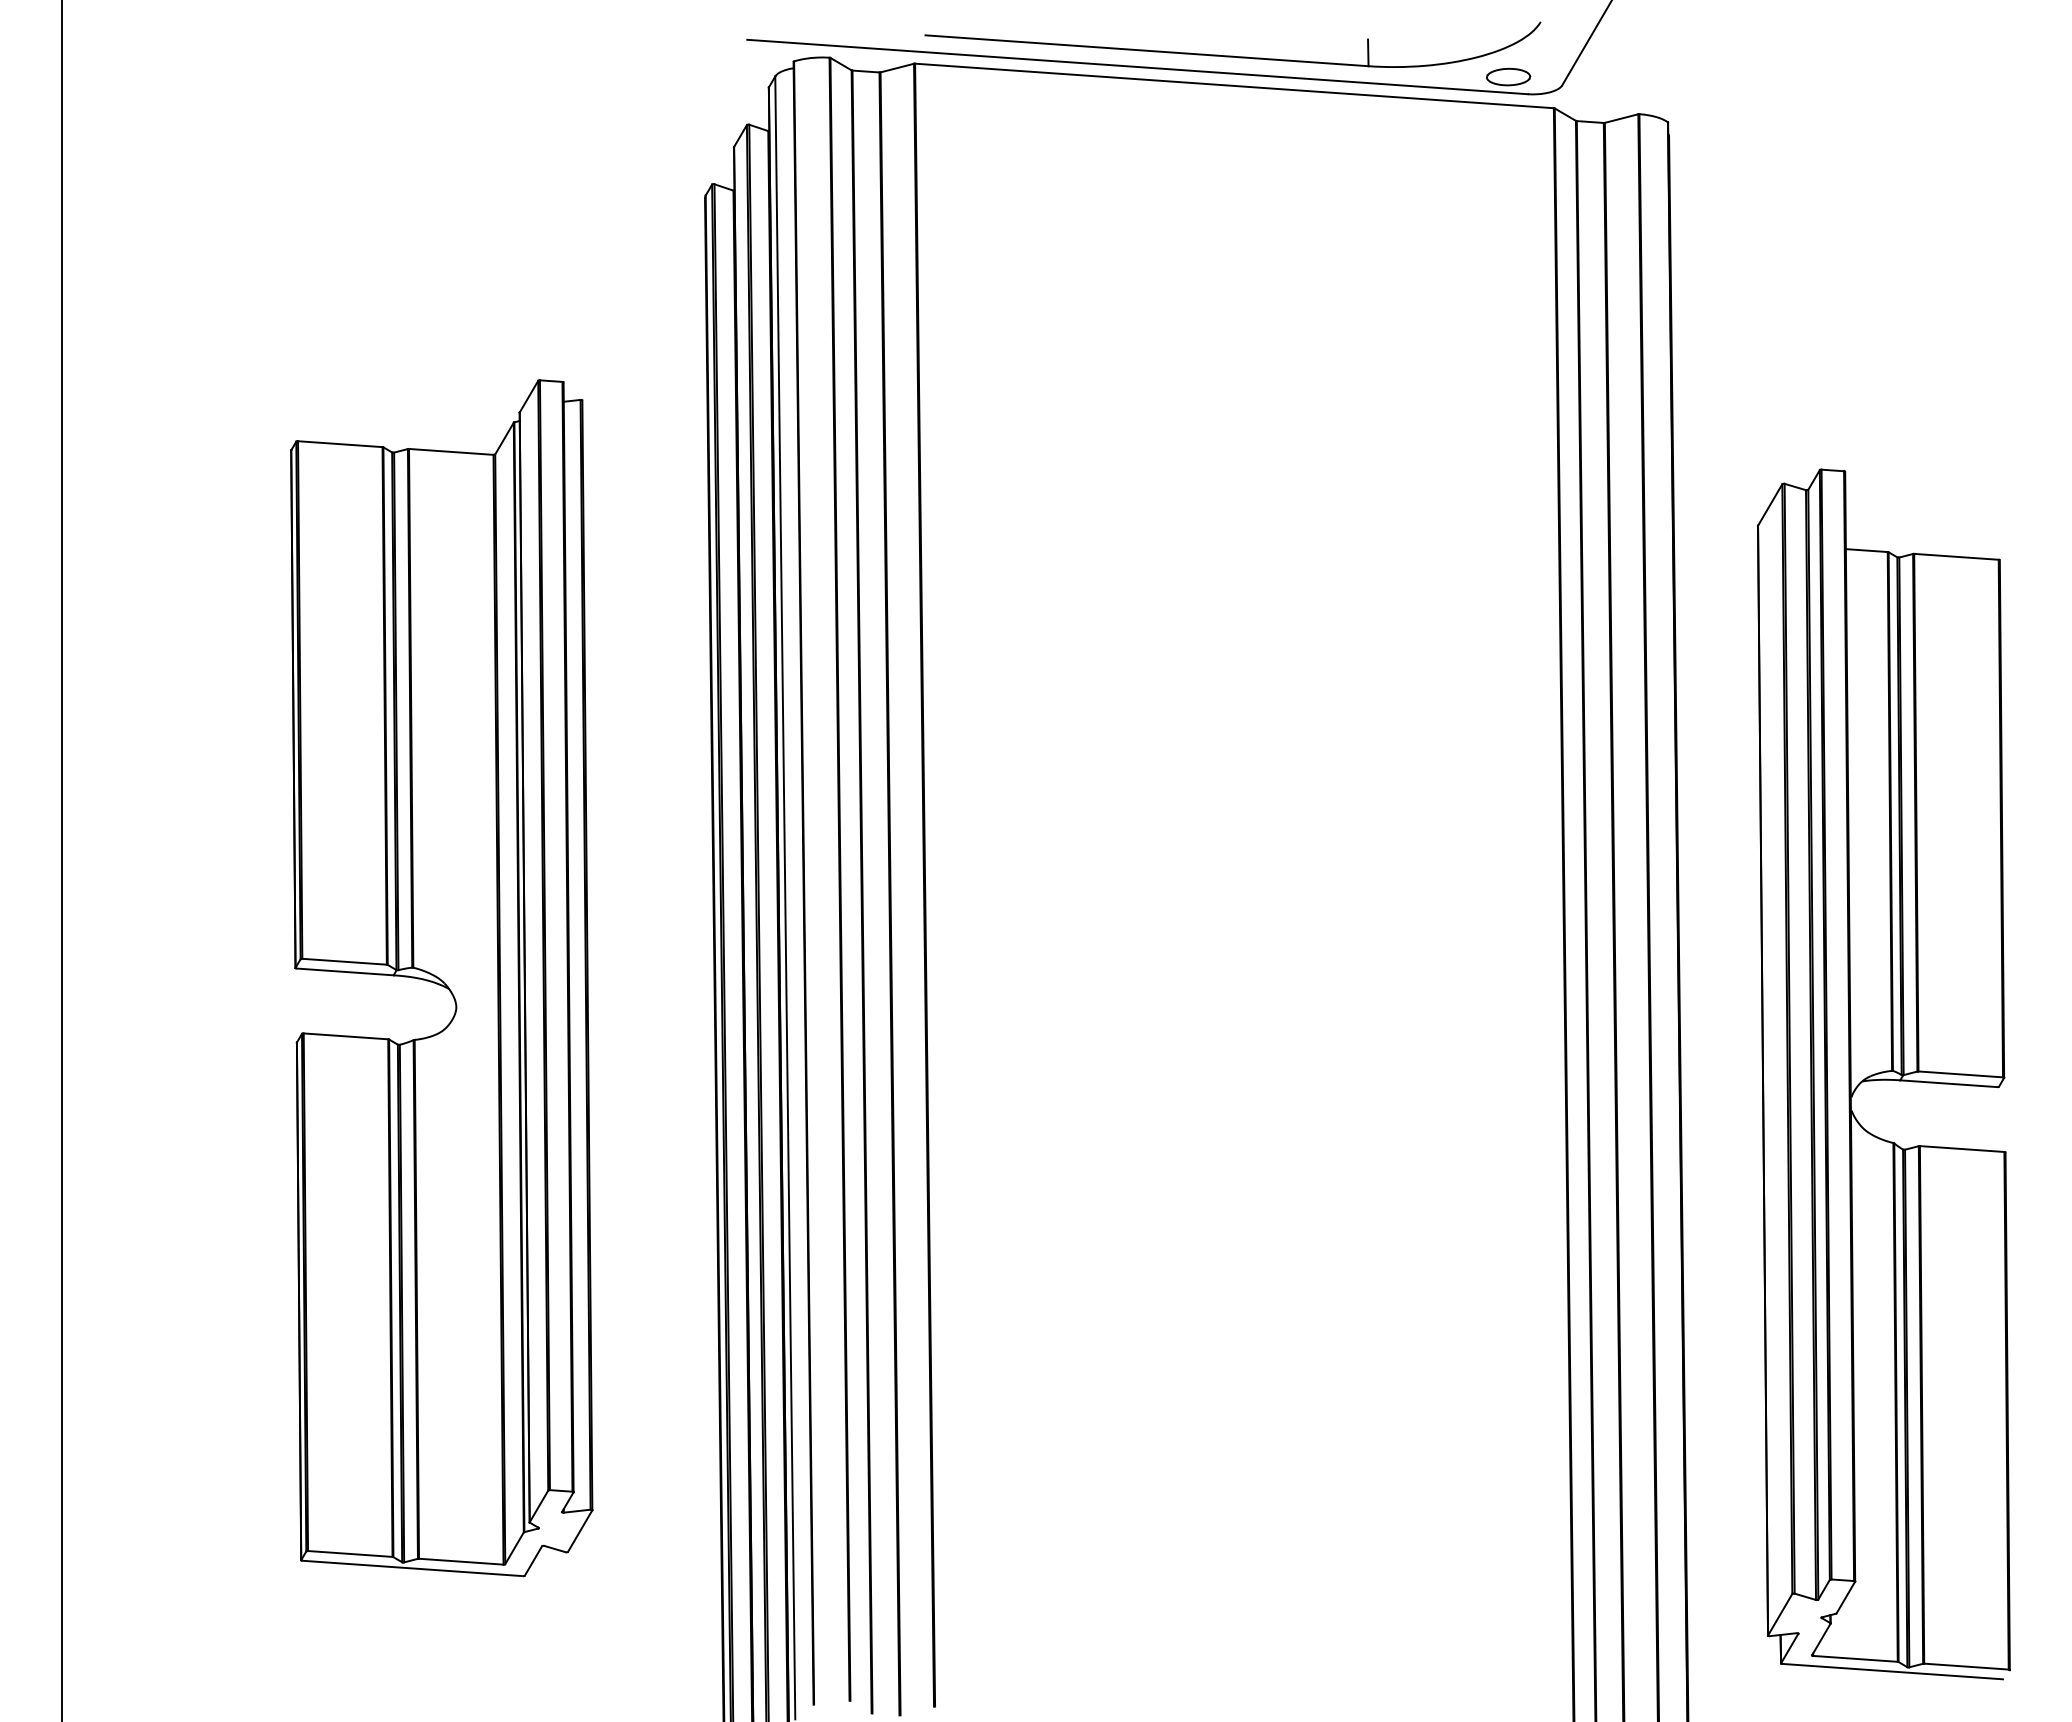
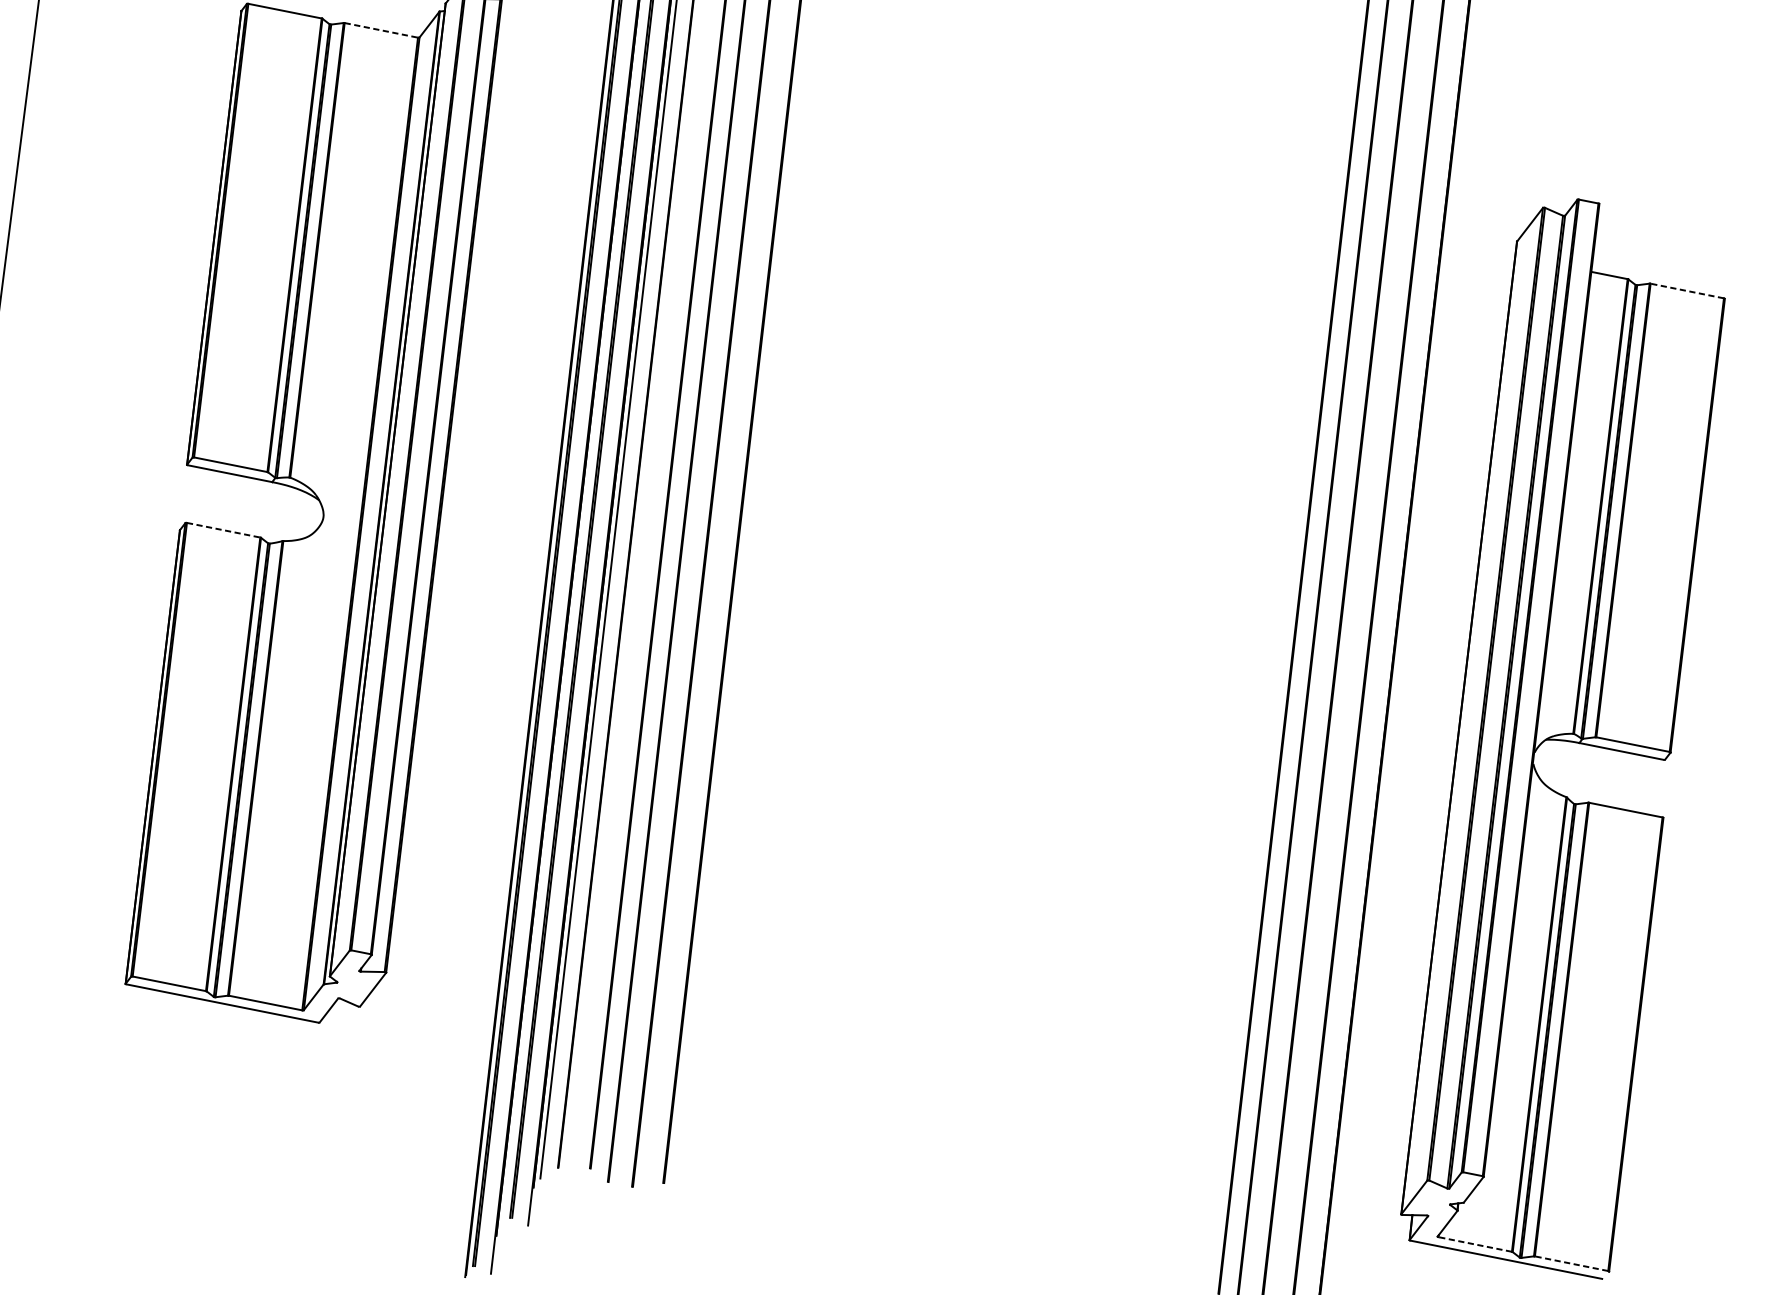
line: (451, 451) -> (381, 30), solid -> dashed
line: (1955, 556) -> (1686, 290), solid -> dashed
line: (346, 1036) -> (224, 530), solid -> dashed
line: (1854, 1658) -> (1474, 1244), solid -> dashed
line: (1965, 1666) -> (1570, 1263), solid -> dashed

